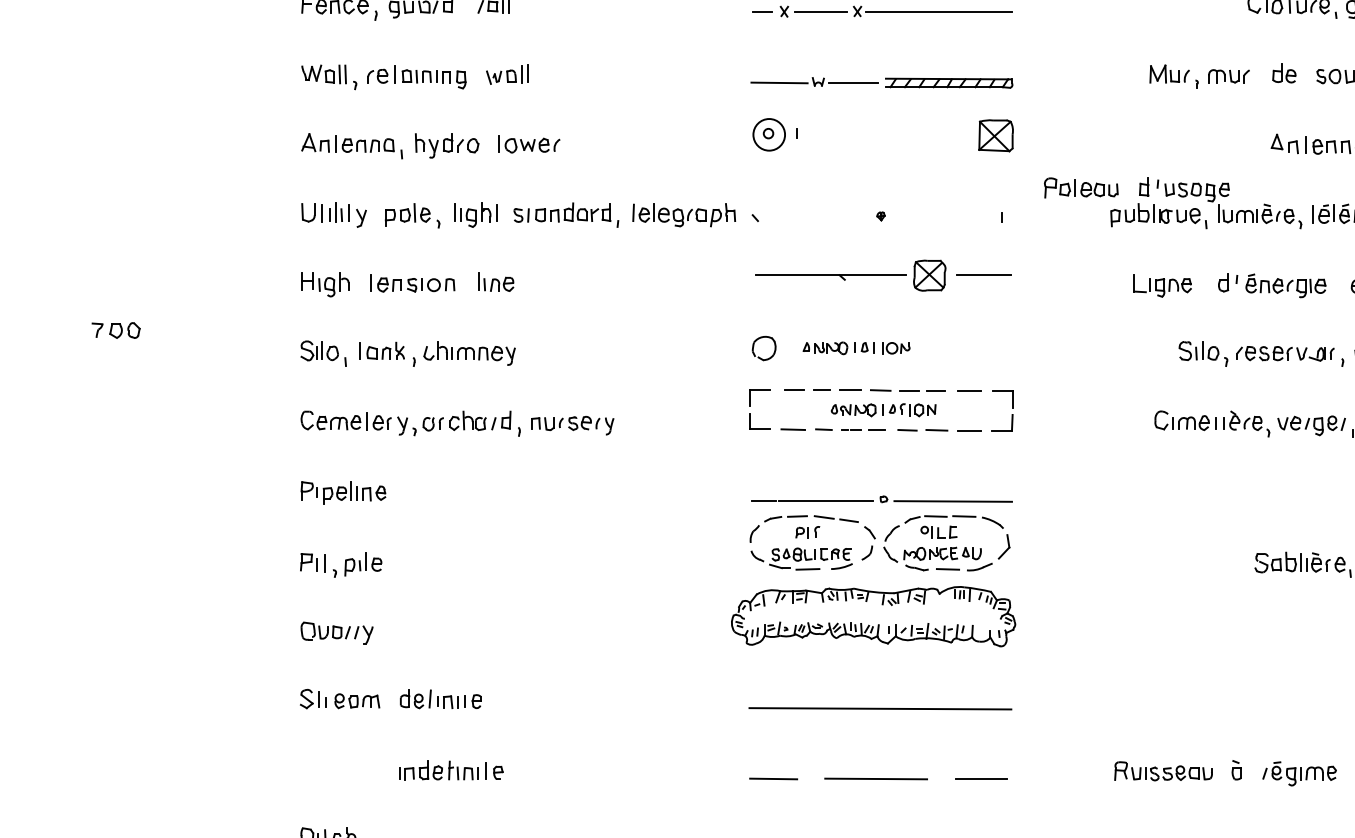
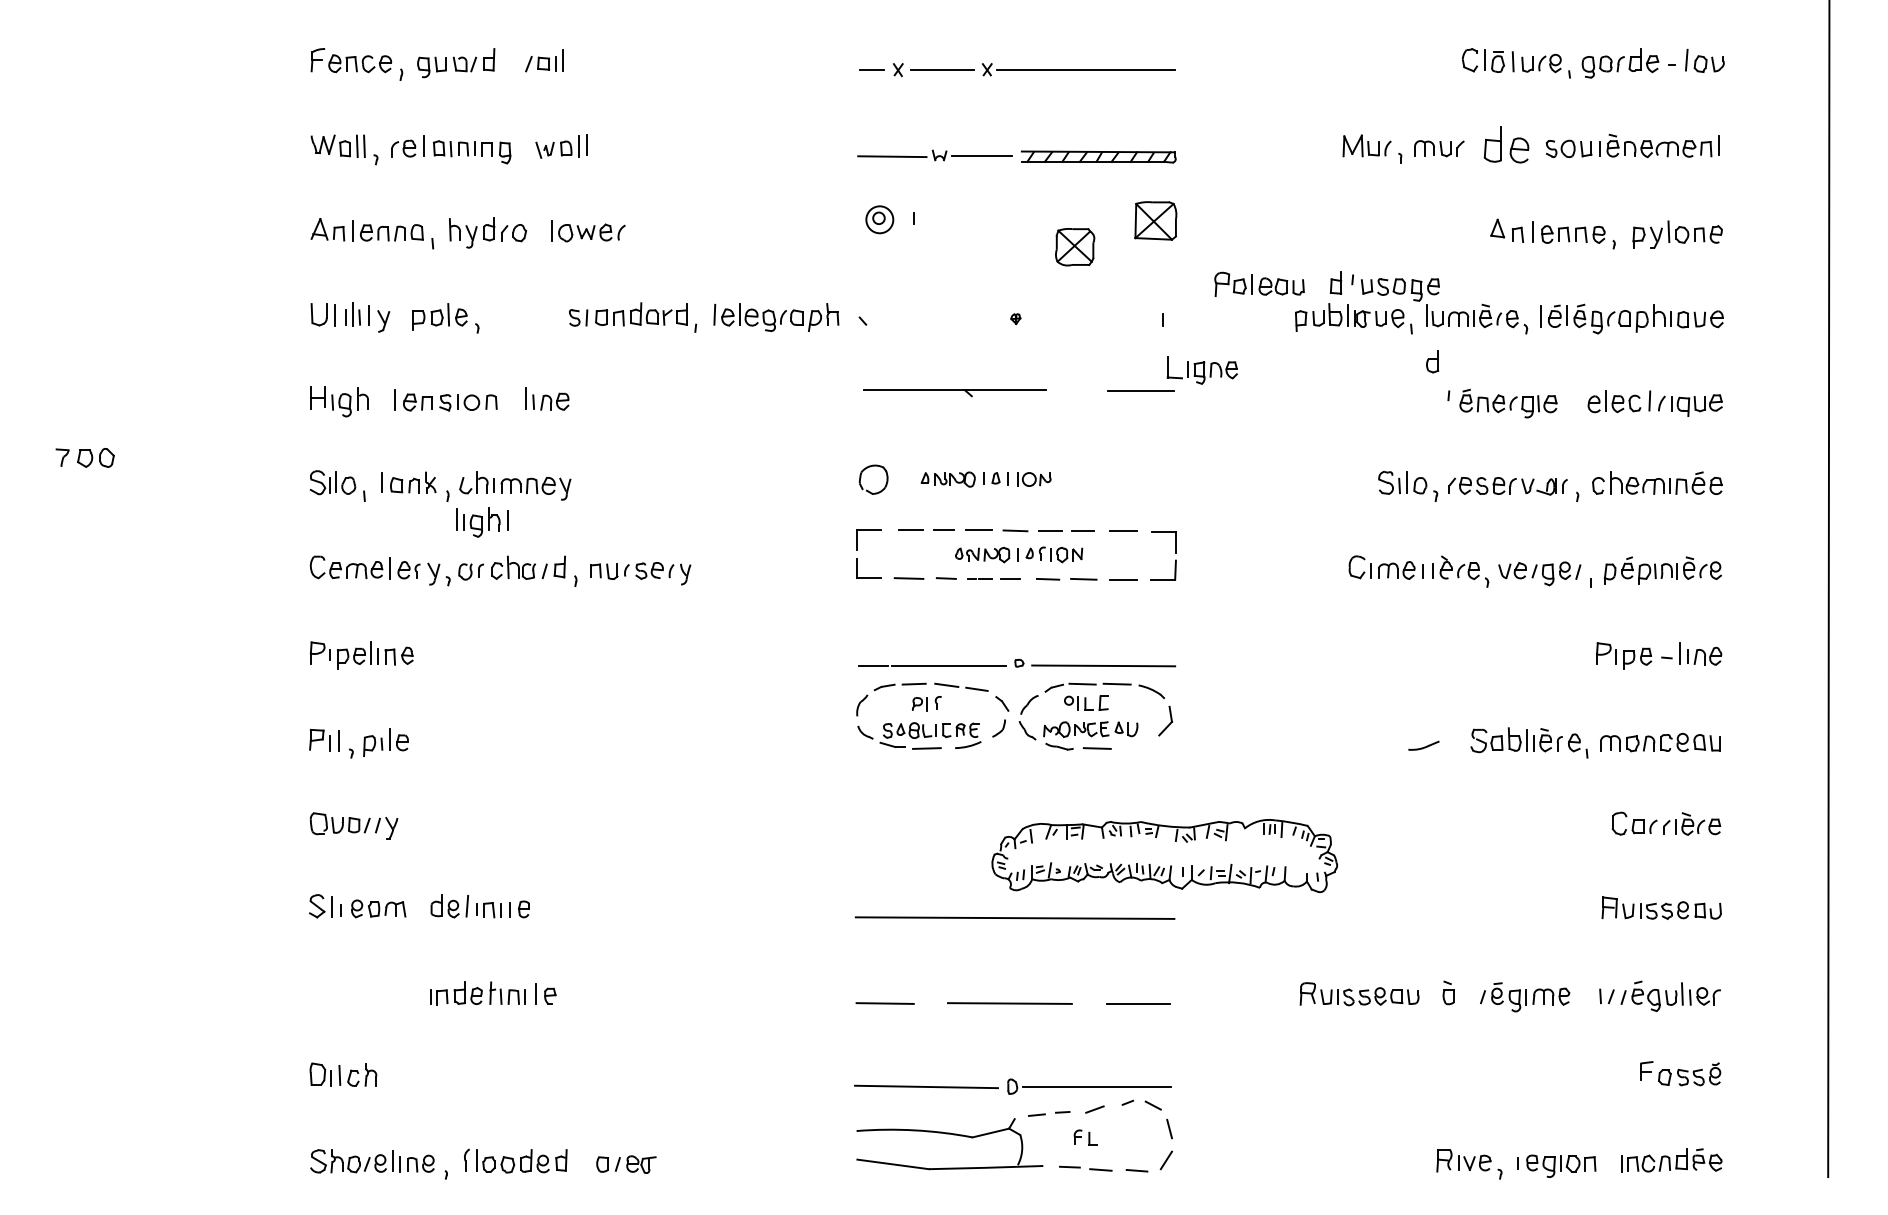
part: (1284, 73) -> (1506, 145), size x1.6
circle: (768, 134) -> (879, 219), size x0.7
part: (476, 215) -> (482, 522), moved
part: (930, 275) -> (1075, 247), moved
part: (1223, 282) -> (1432, 361), moved
part: (1161, 285) -> (1201, 370), moved
part: (979, 566) -> (1423, 745), moved
part: (870, 625) -> (1160, 866), moved

